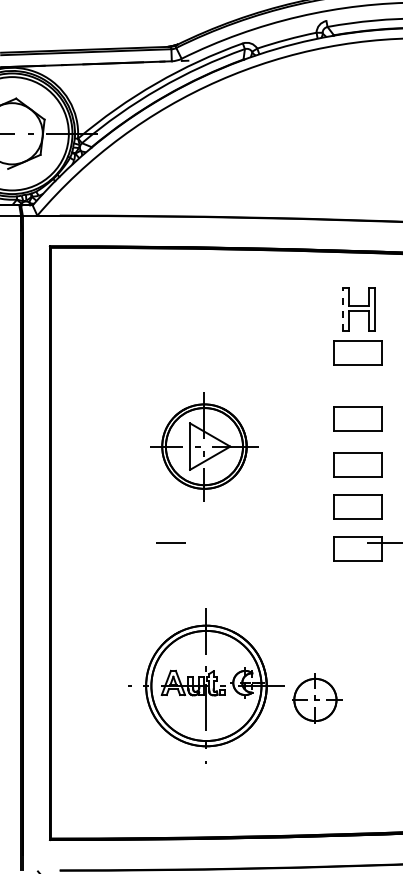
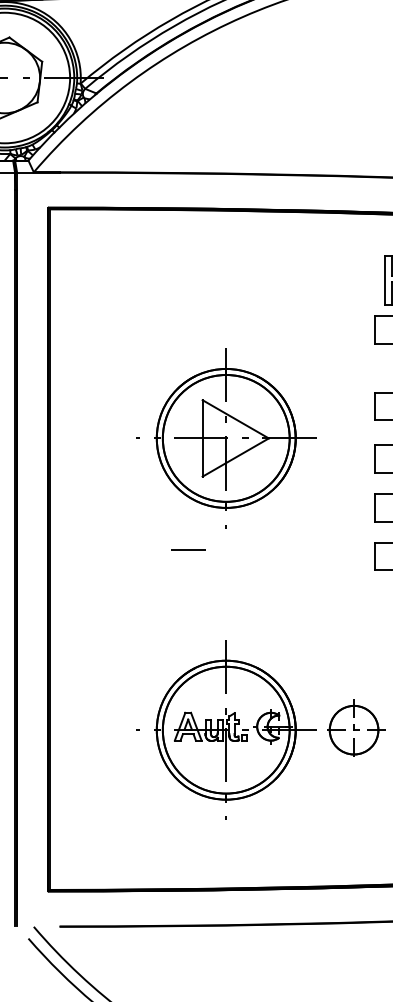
line: (342, 308) -> (385, 279), dashed -> solid
part: (204, 446) -> (226, 438), size x1.43
part: (206, 685) -> (226, 729), moved

